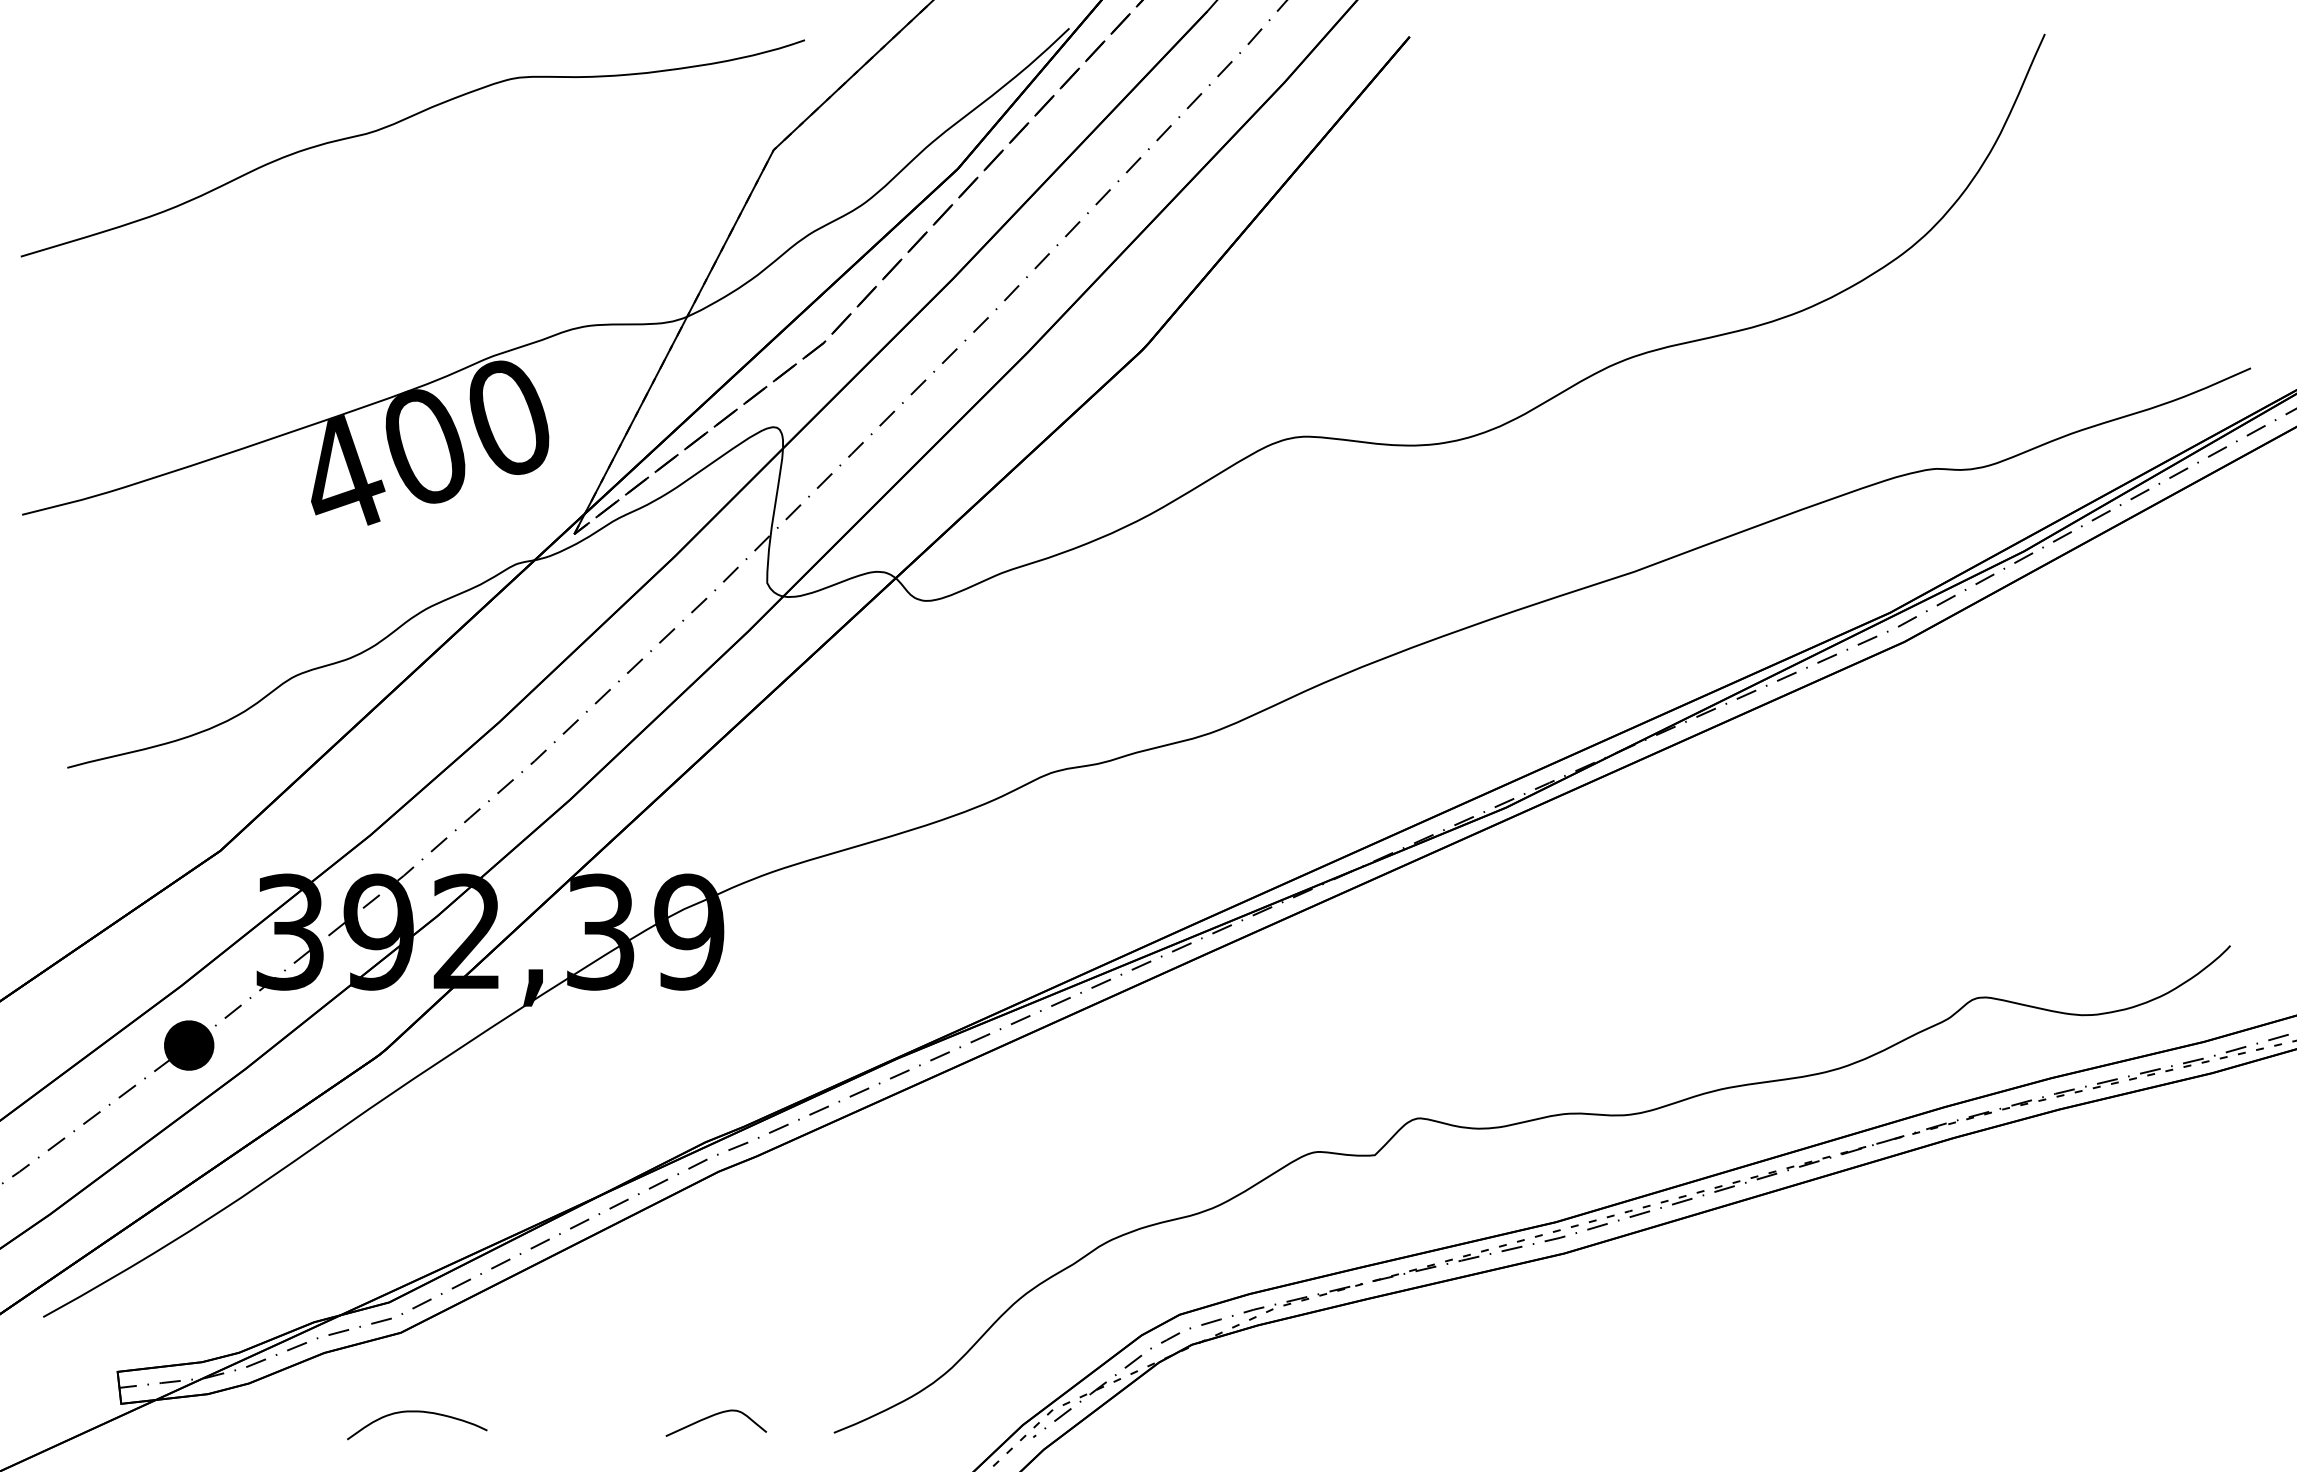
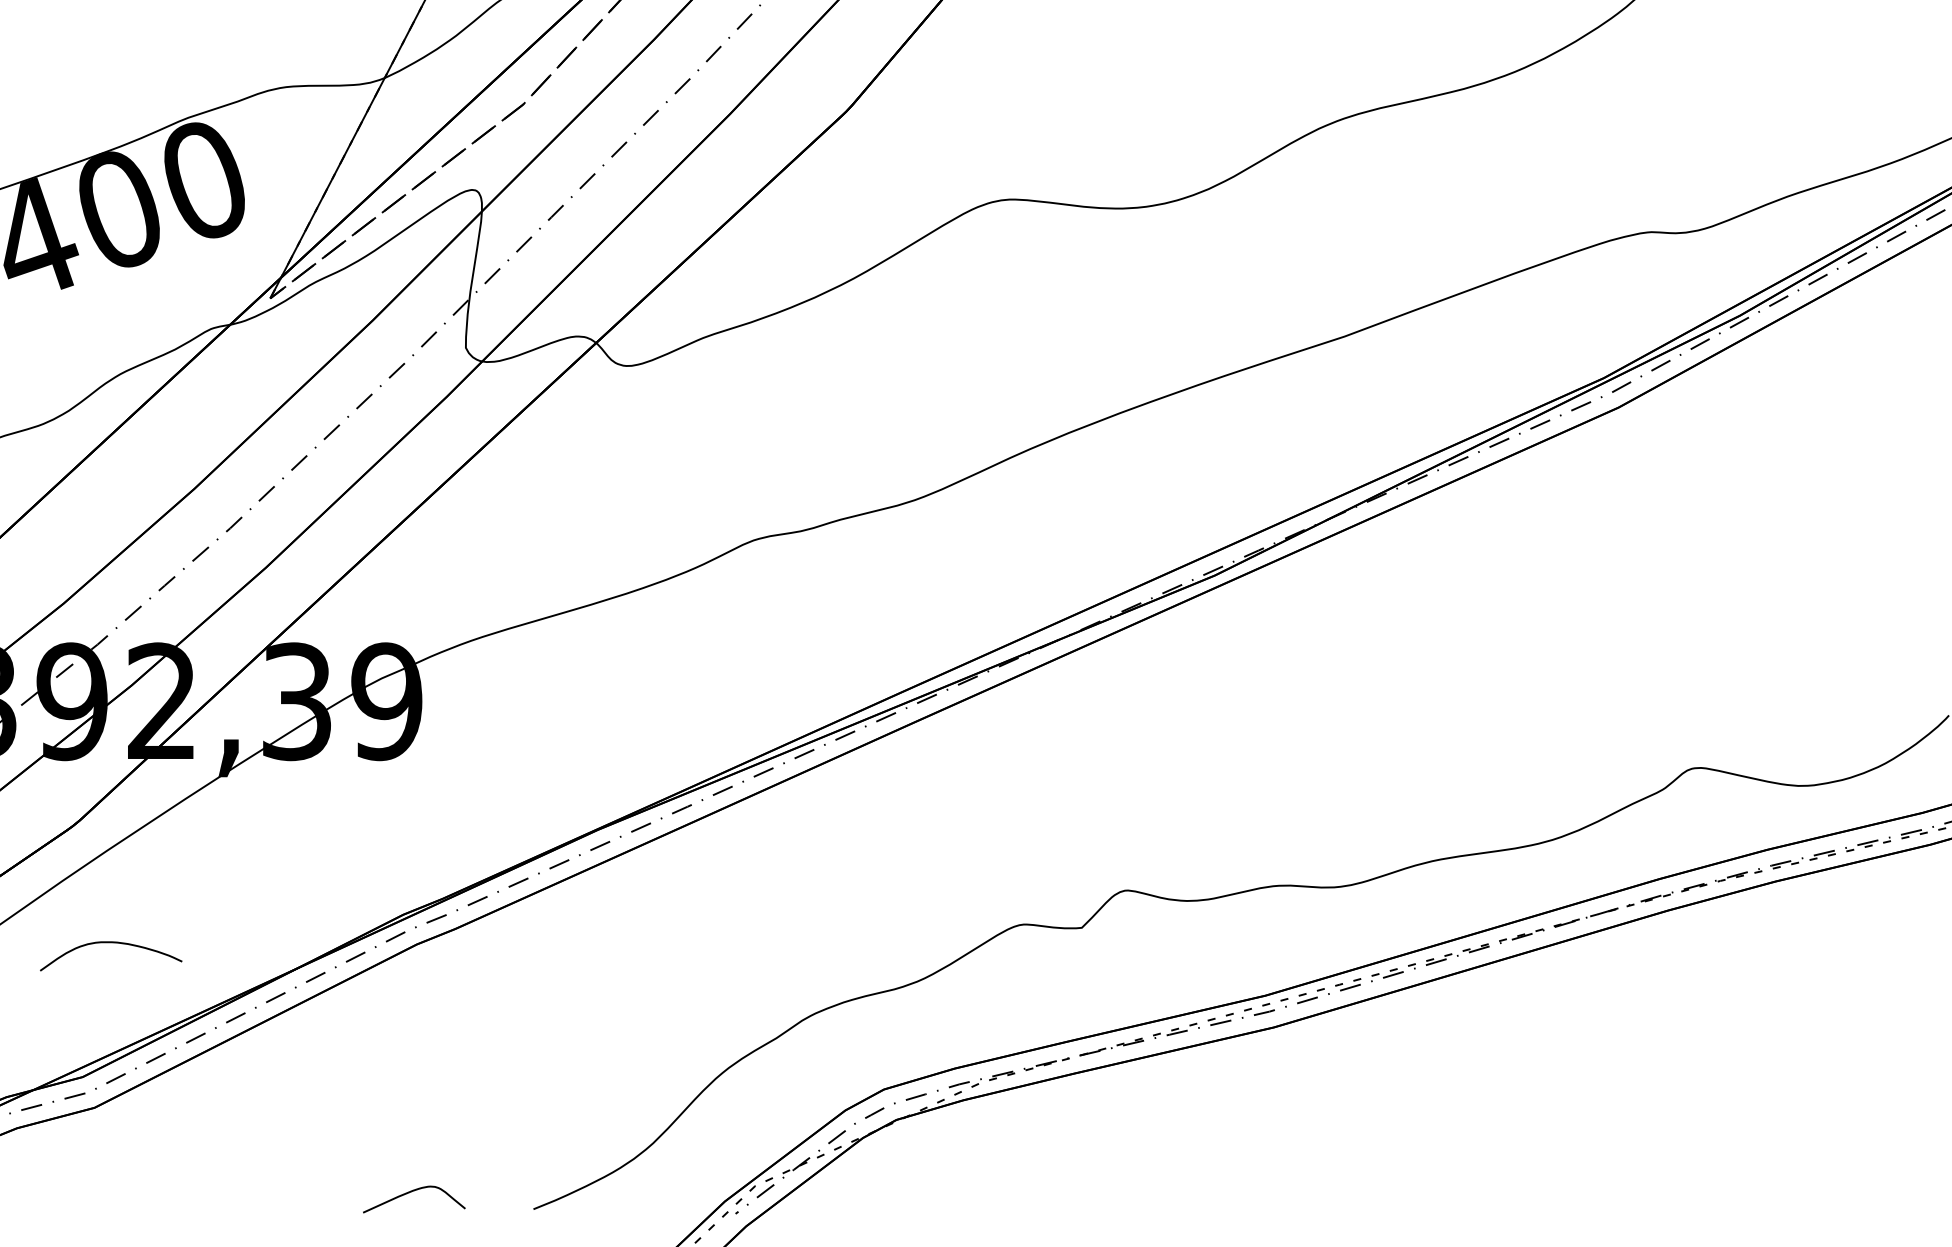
curve: (417, 1412) -> (111, 943), moved

